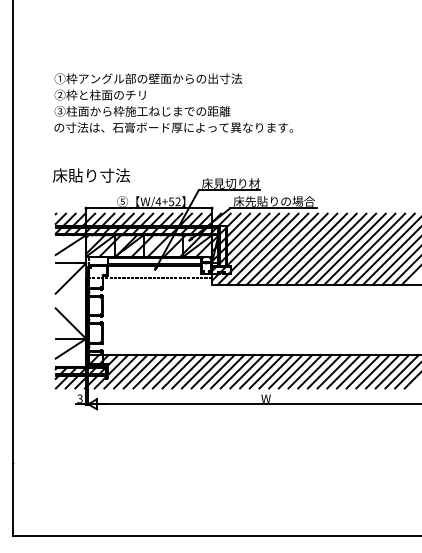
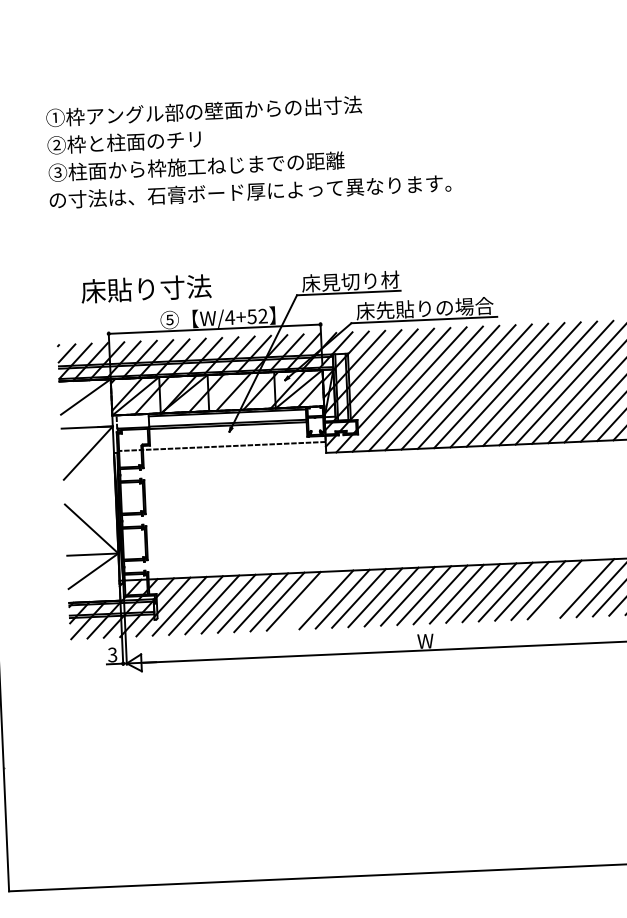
text: (91, 175) -> (146, 288), moved
line: (198, 371) -> (309, 600), removed
line: (353, 371) -> (570, 588), removed

